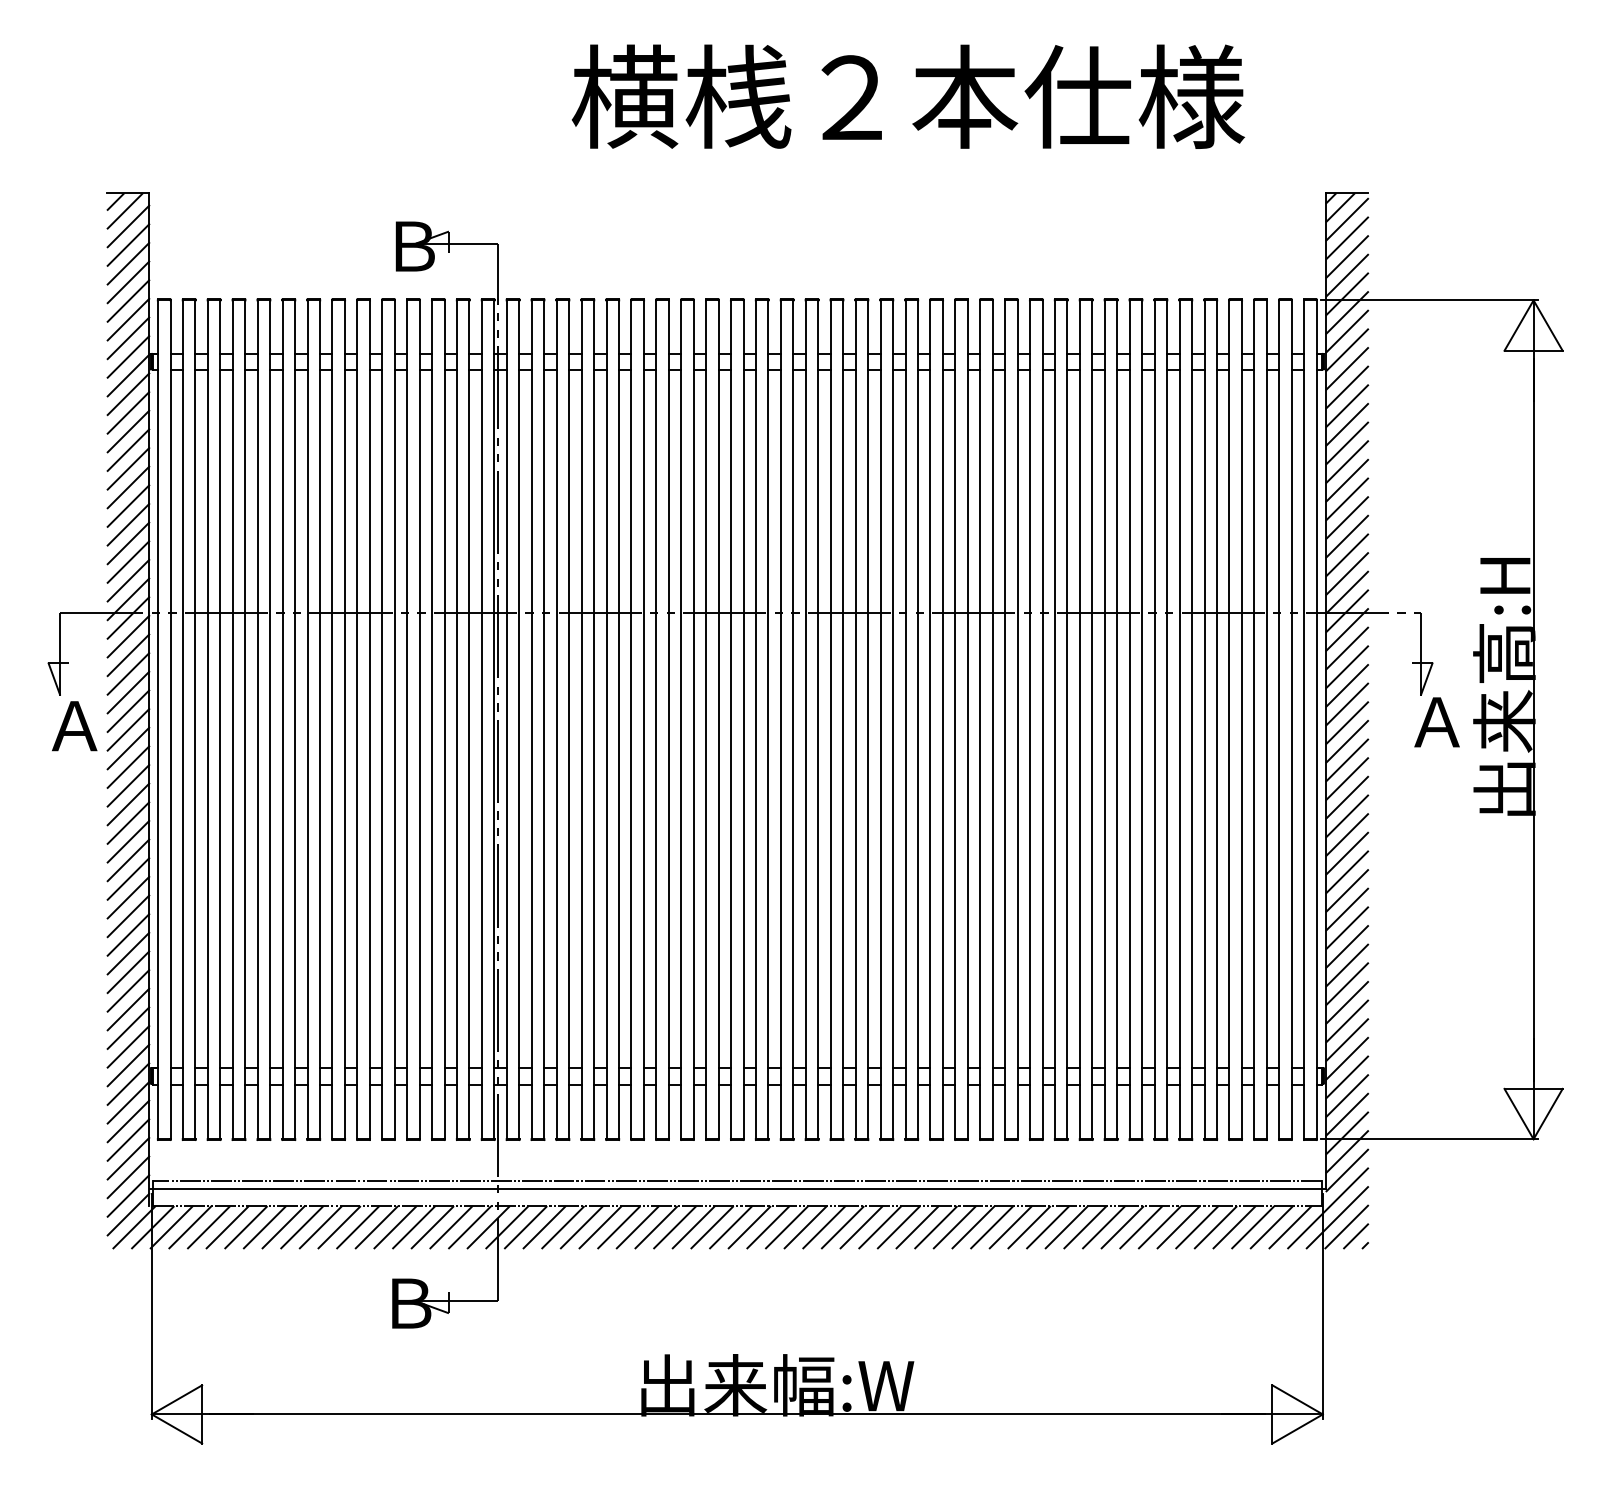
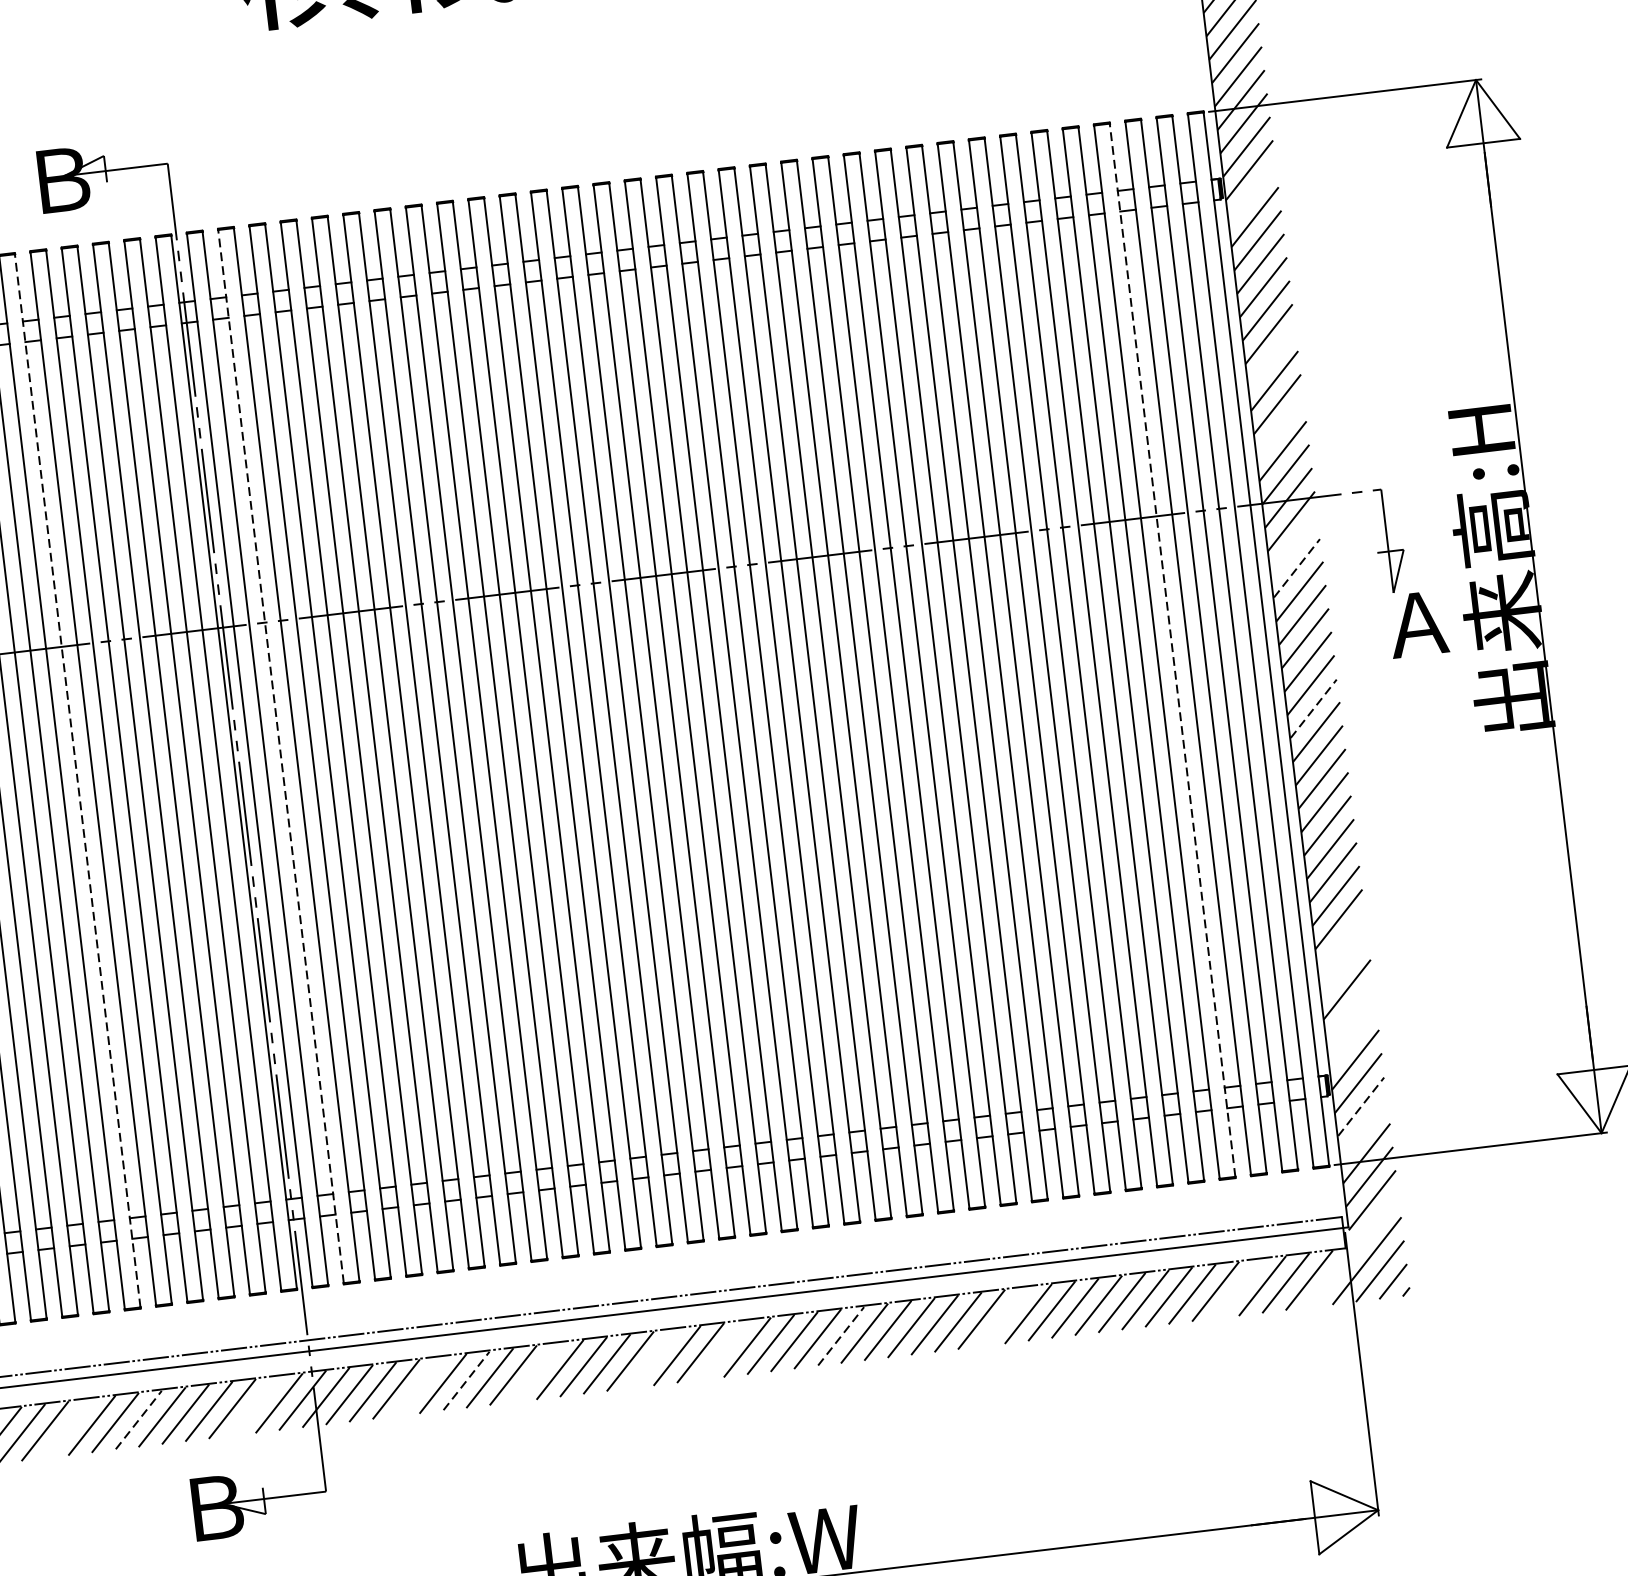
line: (1347, 368) -> (1252, 193), removed
line: (1347, 499) -> (1272, 357), removed
line: (1347, 555) -> (1280, 428), removed
line: (1347, 648) -> (1294, 544), removed
line: (1347, 666) -> (1297, 567), solid -> dashed
line: (369, 719) -> (77, 780), solid -> dashed
line: (531, 719) -> (280, 756), solid -> dashed
line: (1241, 719) -> (1172, 649), solid -> dashed
line: (1347, 778) -> (1313, 708), solid -> dashed
line: (1347, 965) -> (1341, 942), removed
line: (1347, 983) -> (1344, 965), removed
line: (1347, 1021) -> (1350, 1013), removed
line: (1347, 1039) -> (1353, 1035), removed
line: (1347, 1095) -> (1361, 1106), solid -> dashed
line: (1347, 1114) -> (1364, 1129), removed
line: (1328, 1208) -> (1354, 1250), removed
line: (301, 1227) -> (67, 1428), removed
line: (358, 1227) -> (139, 1419), solid -> dashed
line: (450, 1227) -> (254, 1406), removed
line: (581, 1227) -> (419, 1386), removed
line: (619, 1227) -> (467, 1380), solid -> dashed
line: (674, 1227) -> (536, 1372), removed
line: (767, 1227) -> (652, 1358), removed
line: (823, 1227) -> (723, 1350), removed
line: (917, 1227) -> (841, 1336), solid -> dashed
line: (1047, 1227) -> (1004, 1316), removed
line: (1234, 1227) -> (1239, 1288), removed

